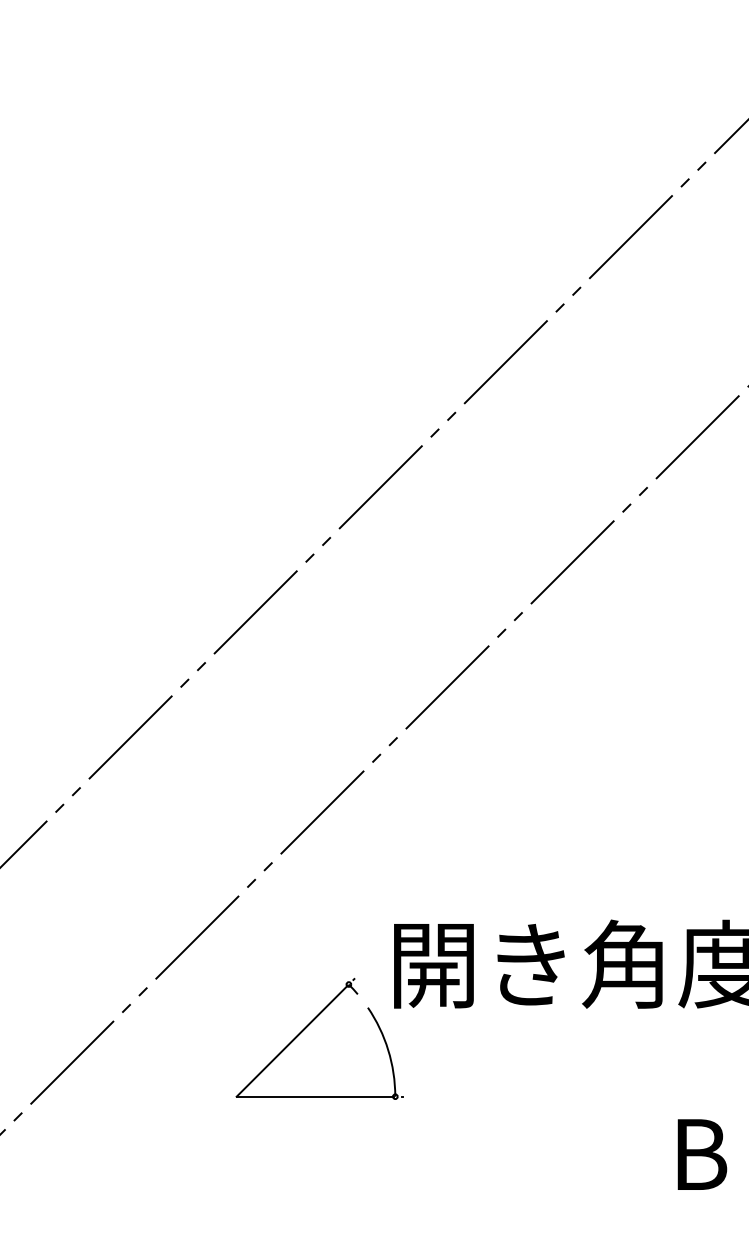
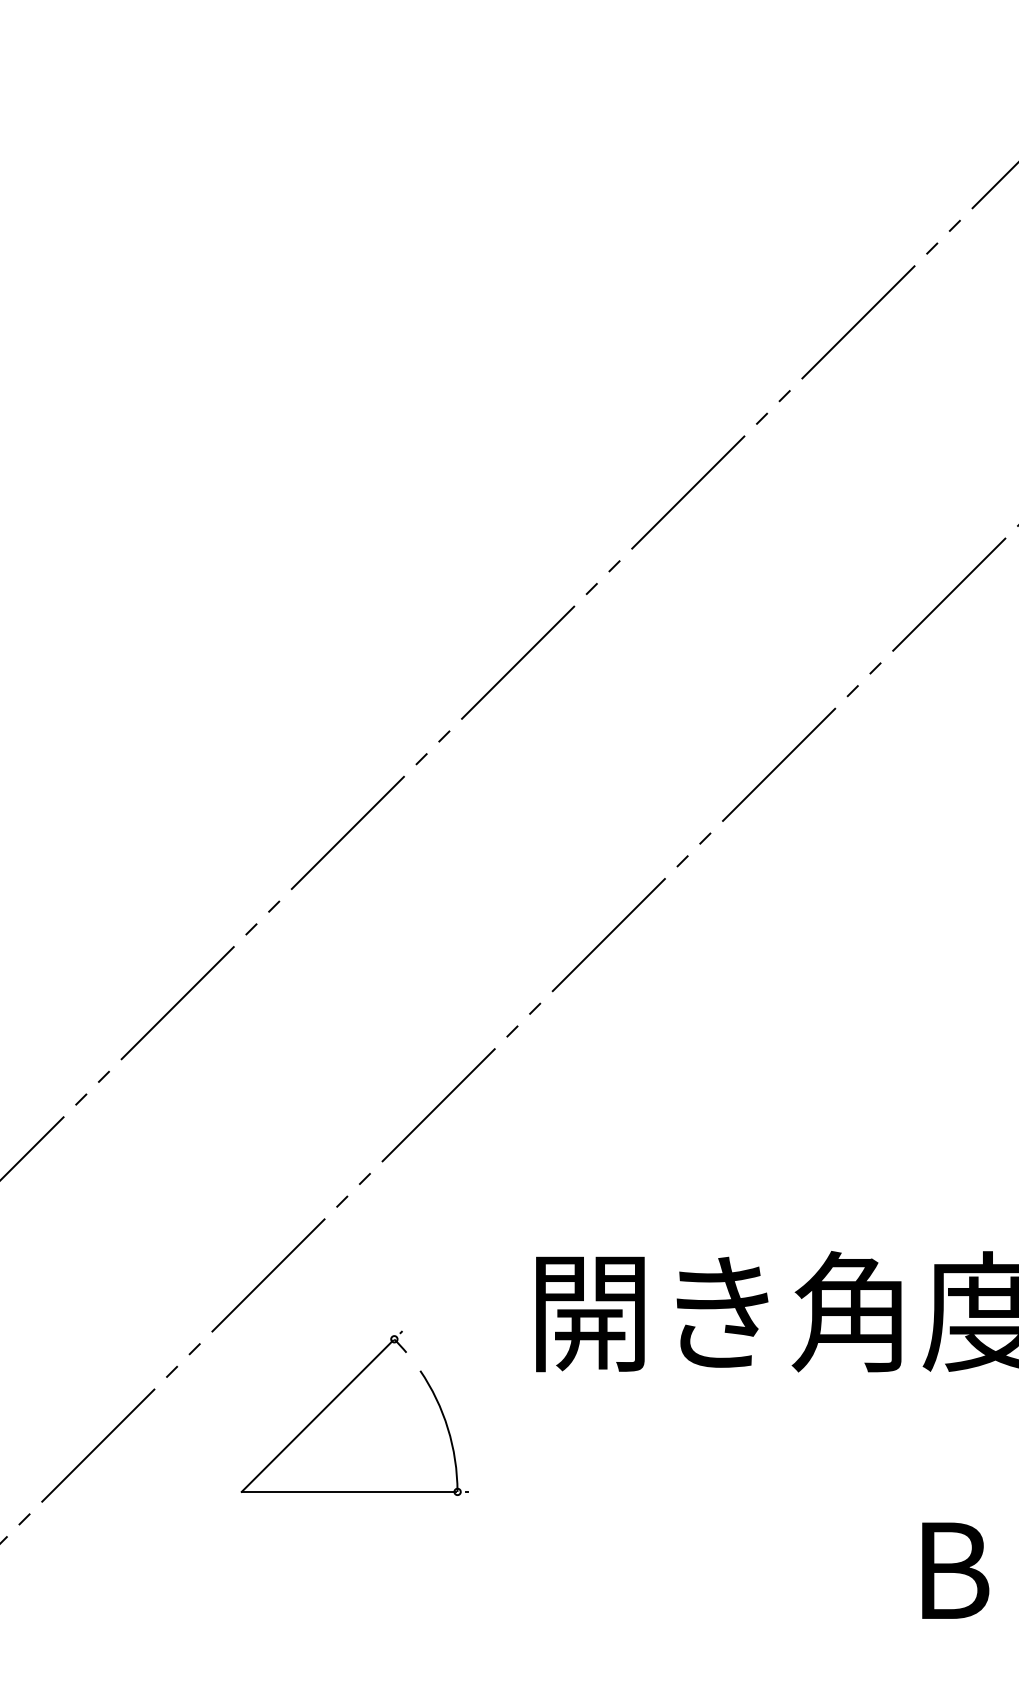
part: (308, 1026) -> (339, 1396), moved

